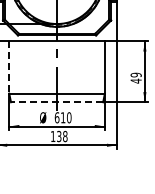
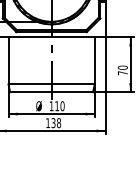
line: (9, 67) -> (8, 60), dashed -> solid
text: (135, 78) -> (122, 70), 49 -> 70
line: (56, 102) -> (51, 92), dashed -> solid
text: (56, 117) -> (51, 105), 610 -> 110

